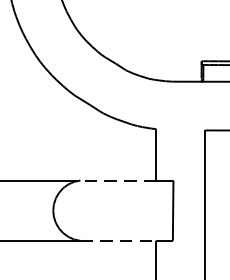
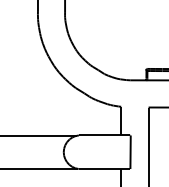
line: (117, 180) -> (99, 135), dashed -> solid
line: (119, 241) -> (100, 169), dashed -> solid

